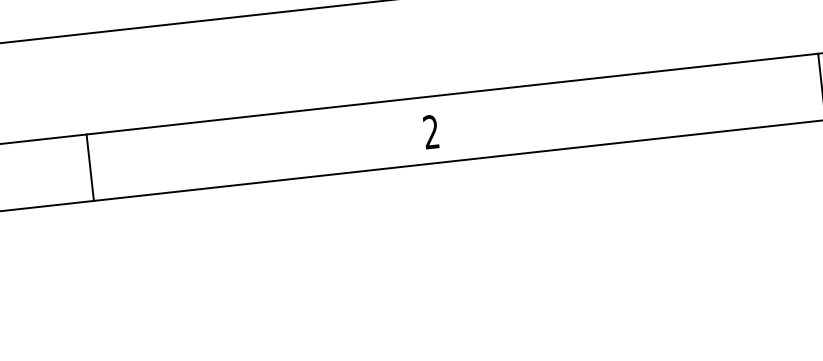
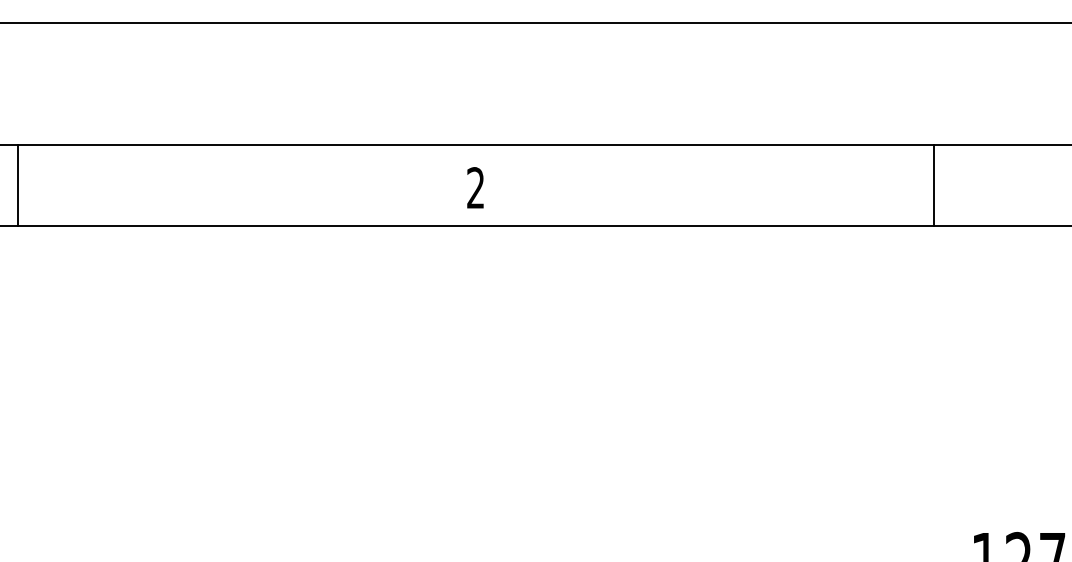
text: (431, 131) -> (475, 187), moved
line: (89, 167) -> (17, 185), moved

